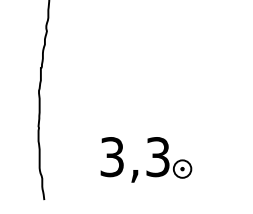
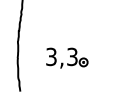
part: (147, 158) -> (67, 57), moved

